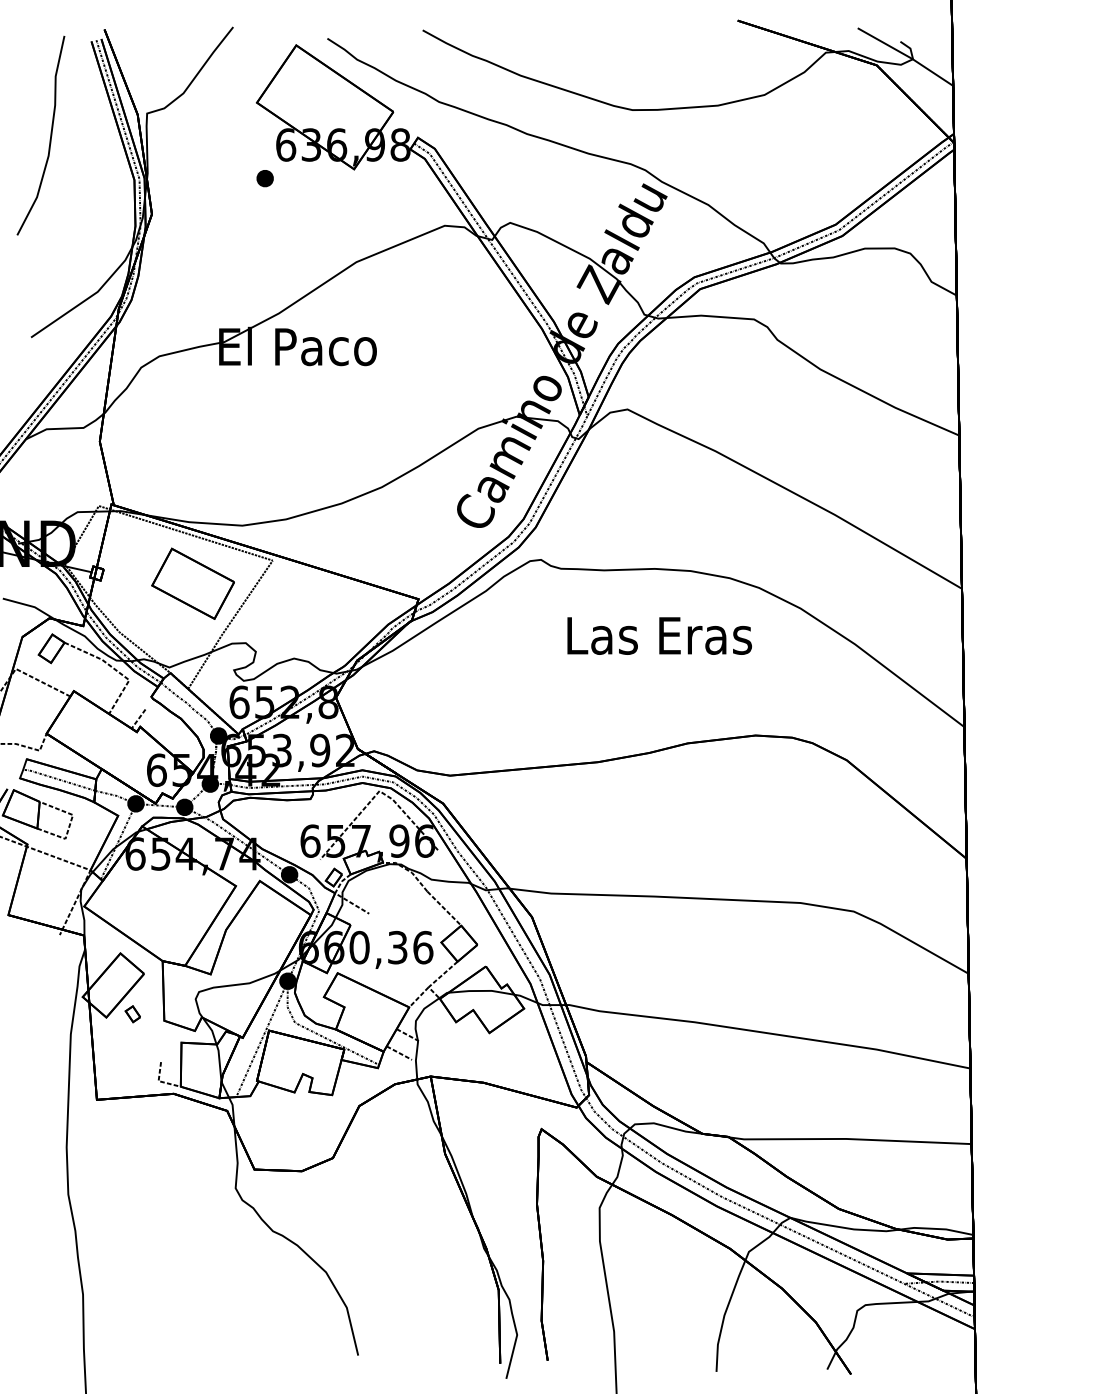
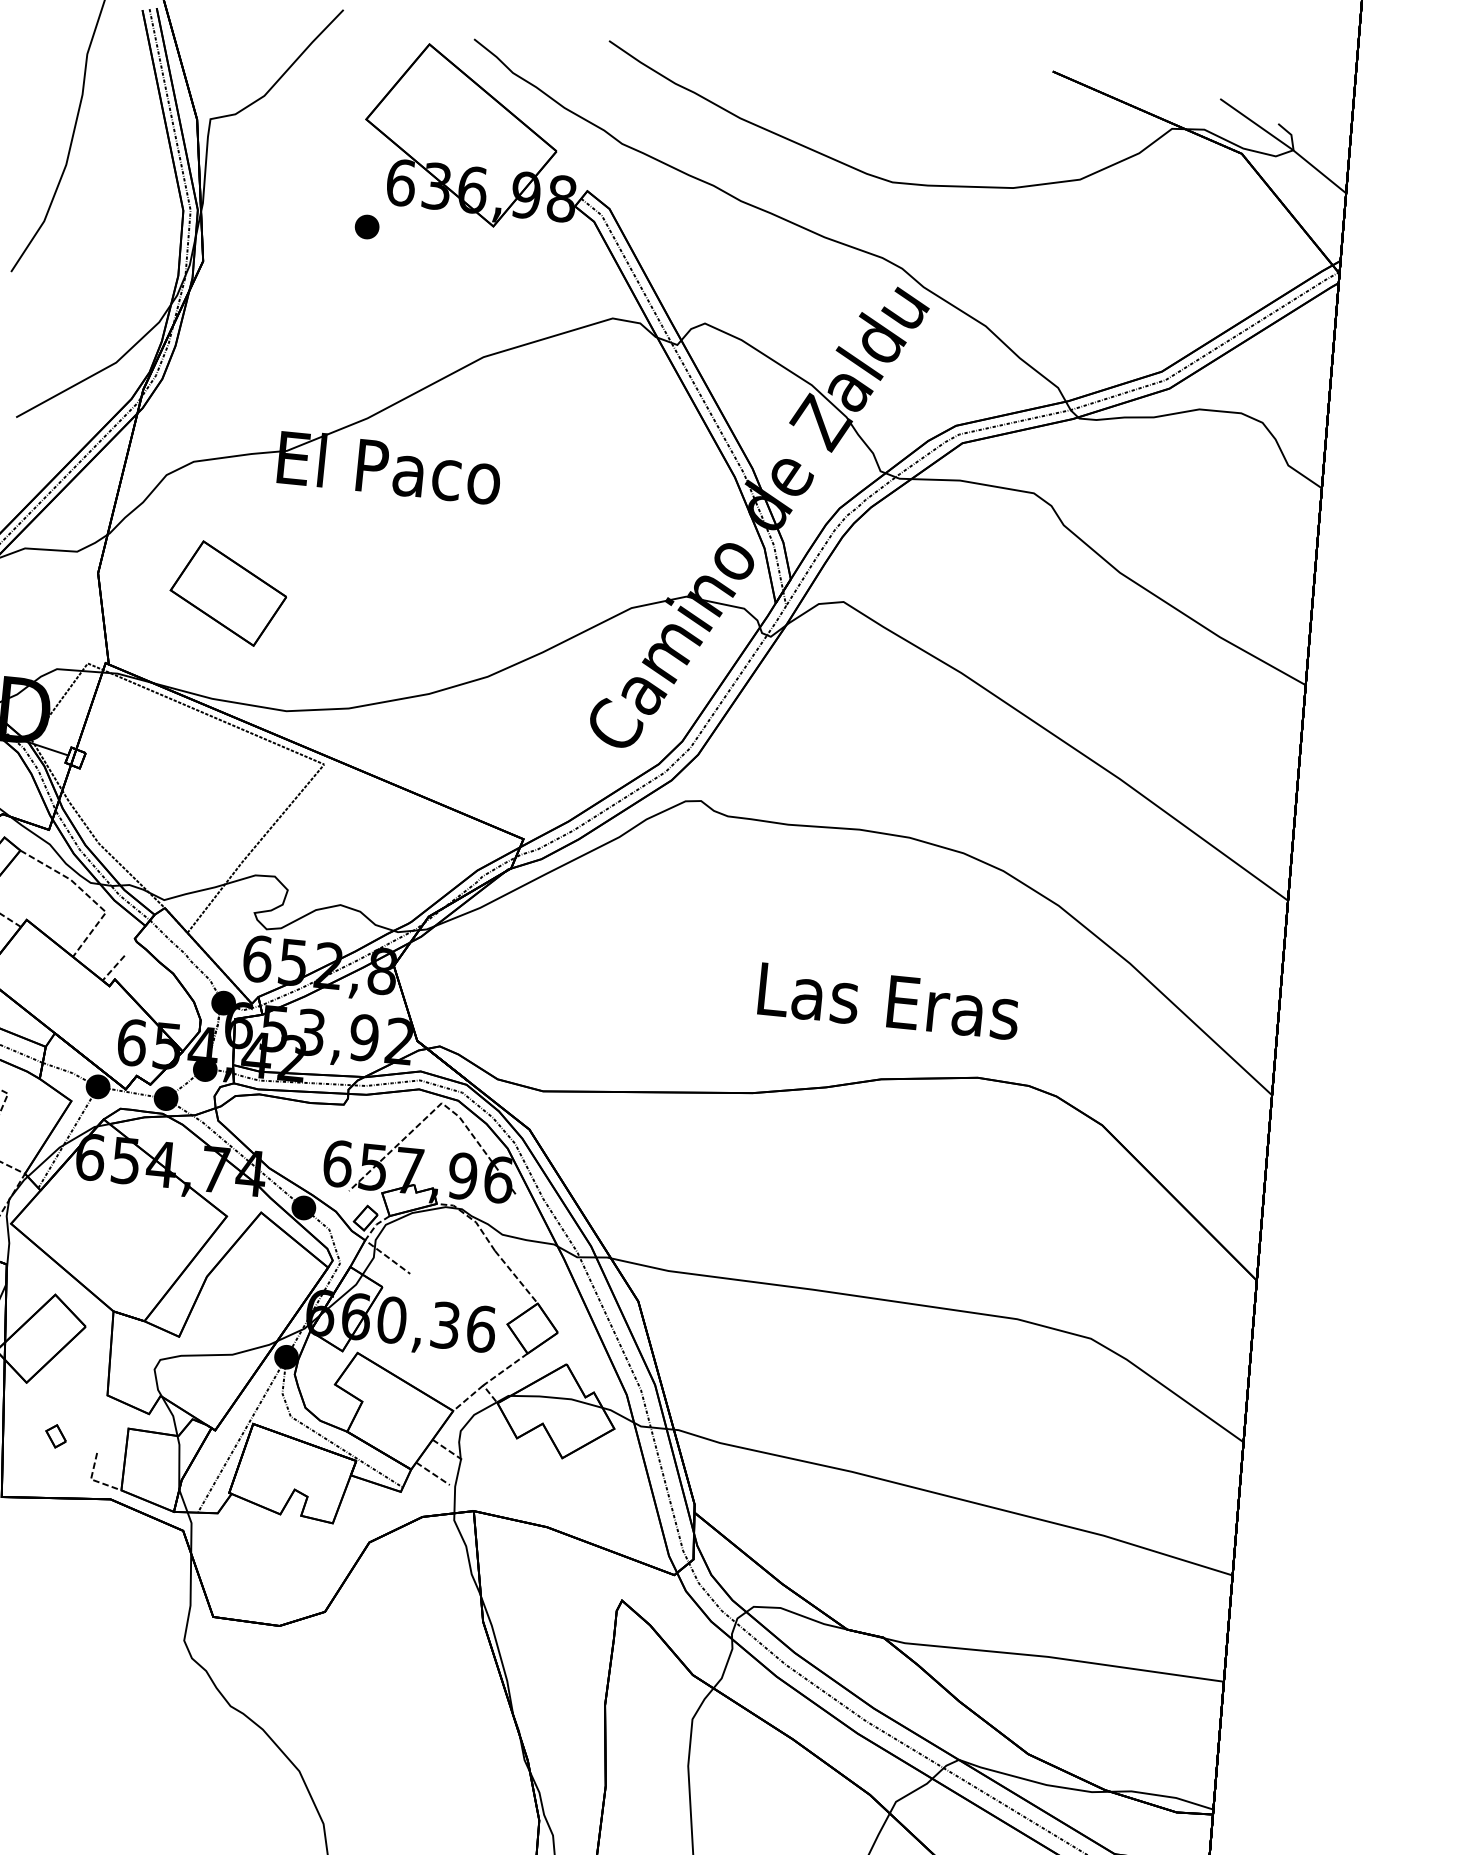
part: (192, 583) -> (227, 593), moved
text: (659, 635) -> (888, 1000), moved
part: (132, 1014) -> (55, 1436), moved

